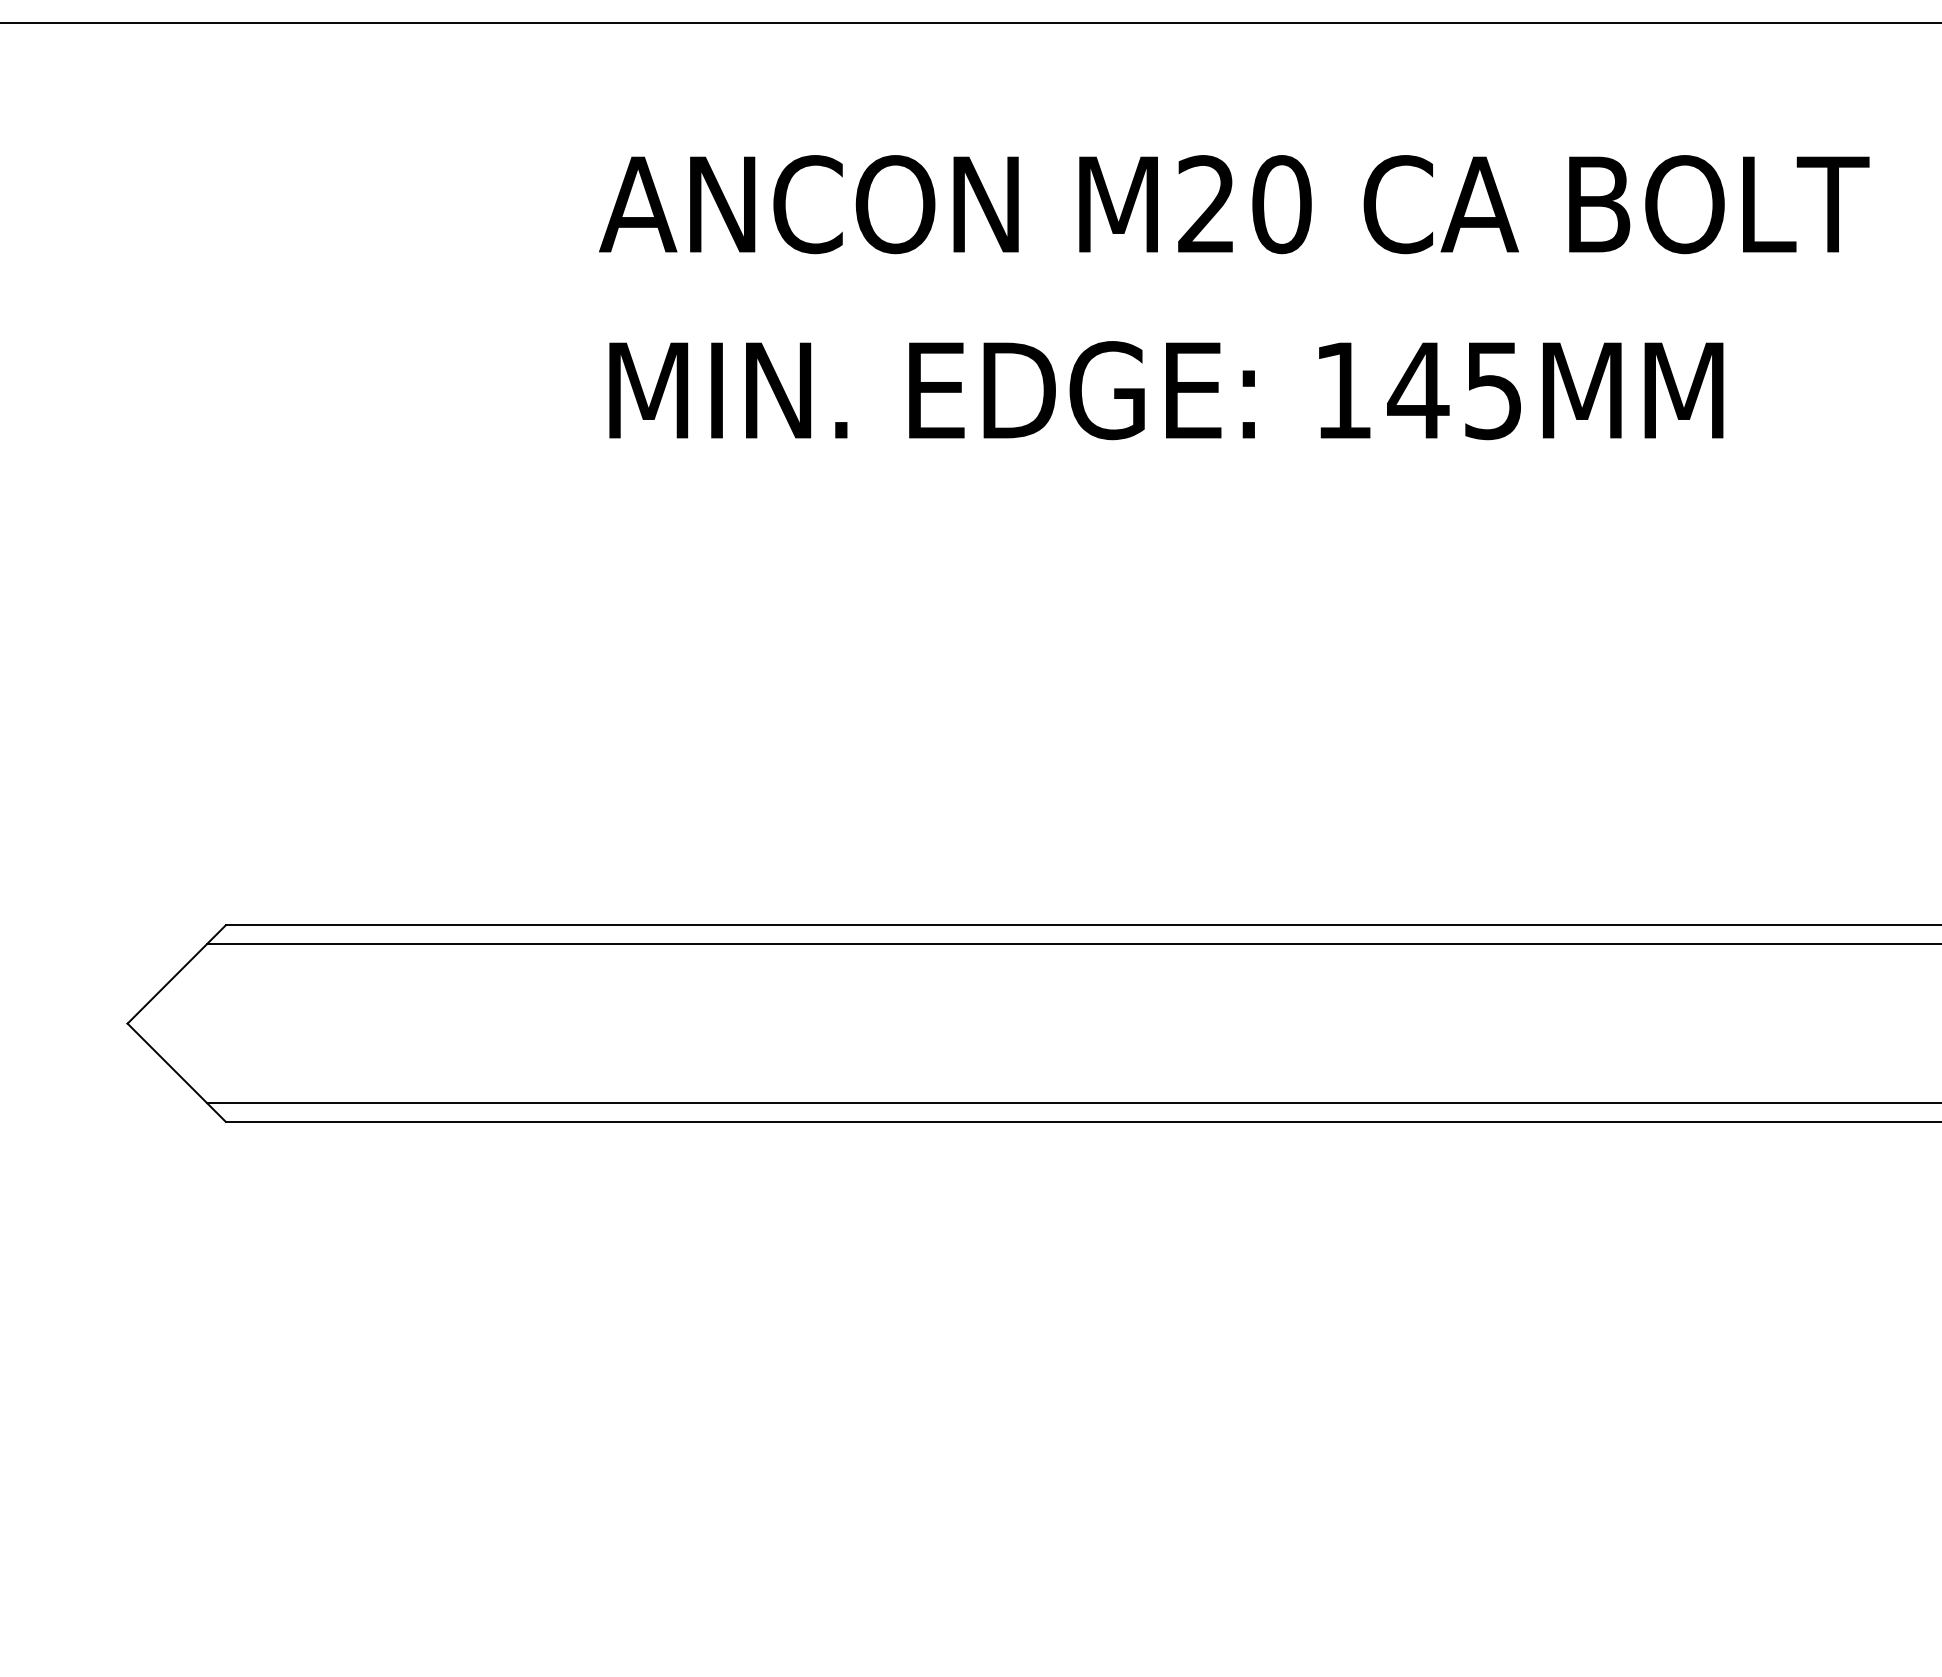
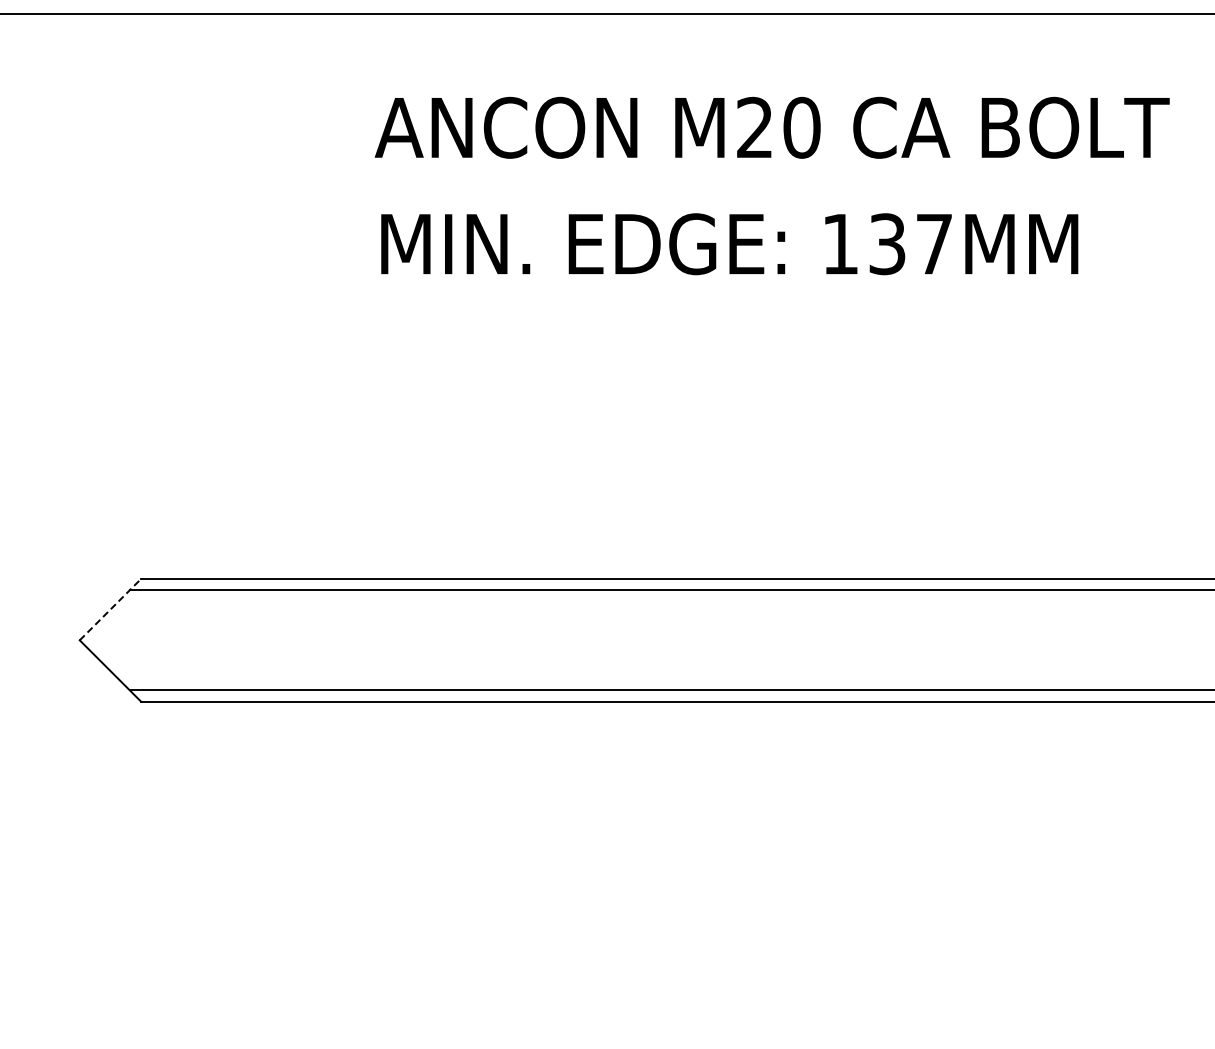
text: (1453, 391) -> (909, 244), 145MM -> 137MM
line: (176, 974) -> (110, 609), solid -> dashed

